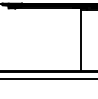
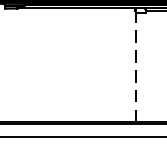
line: (81, 39) -> (136, 65), solid -> dashed

